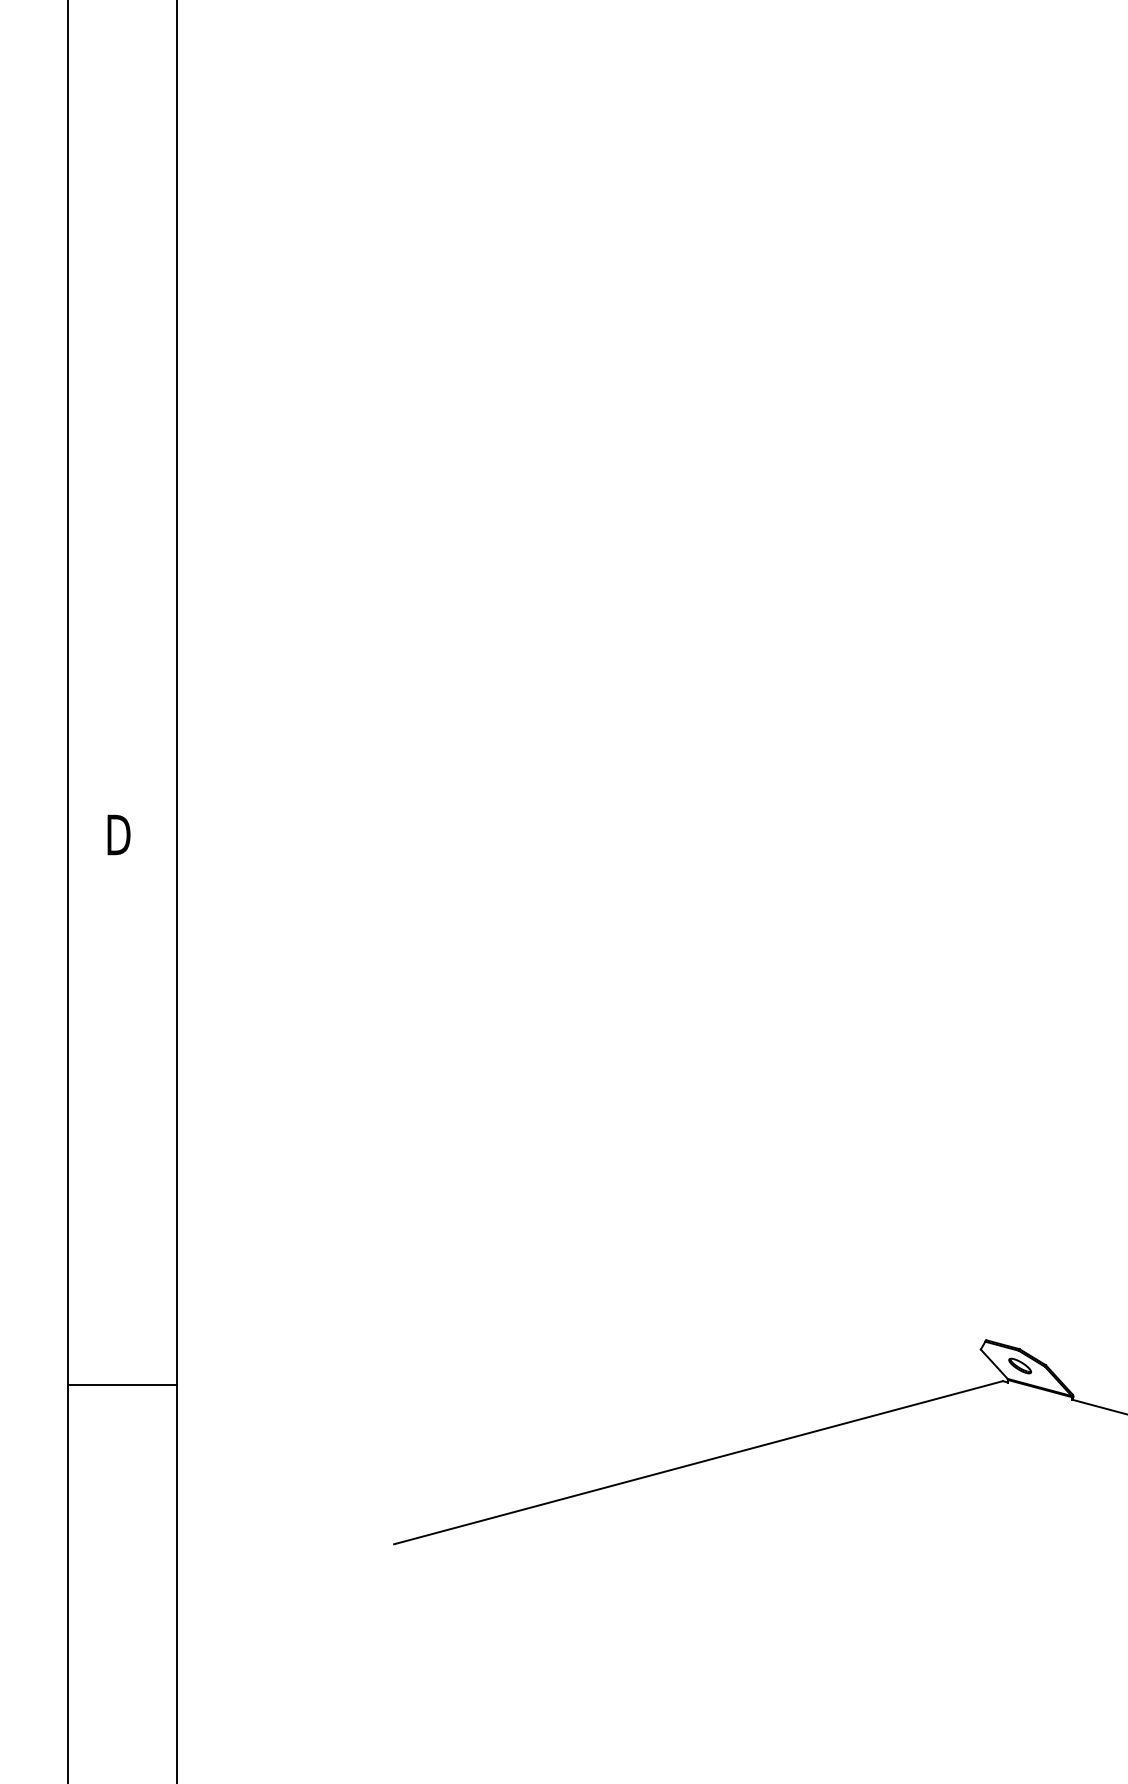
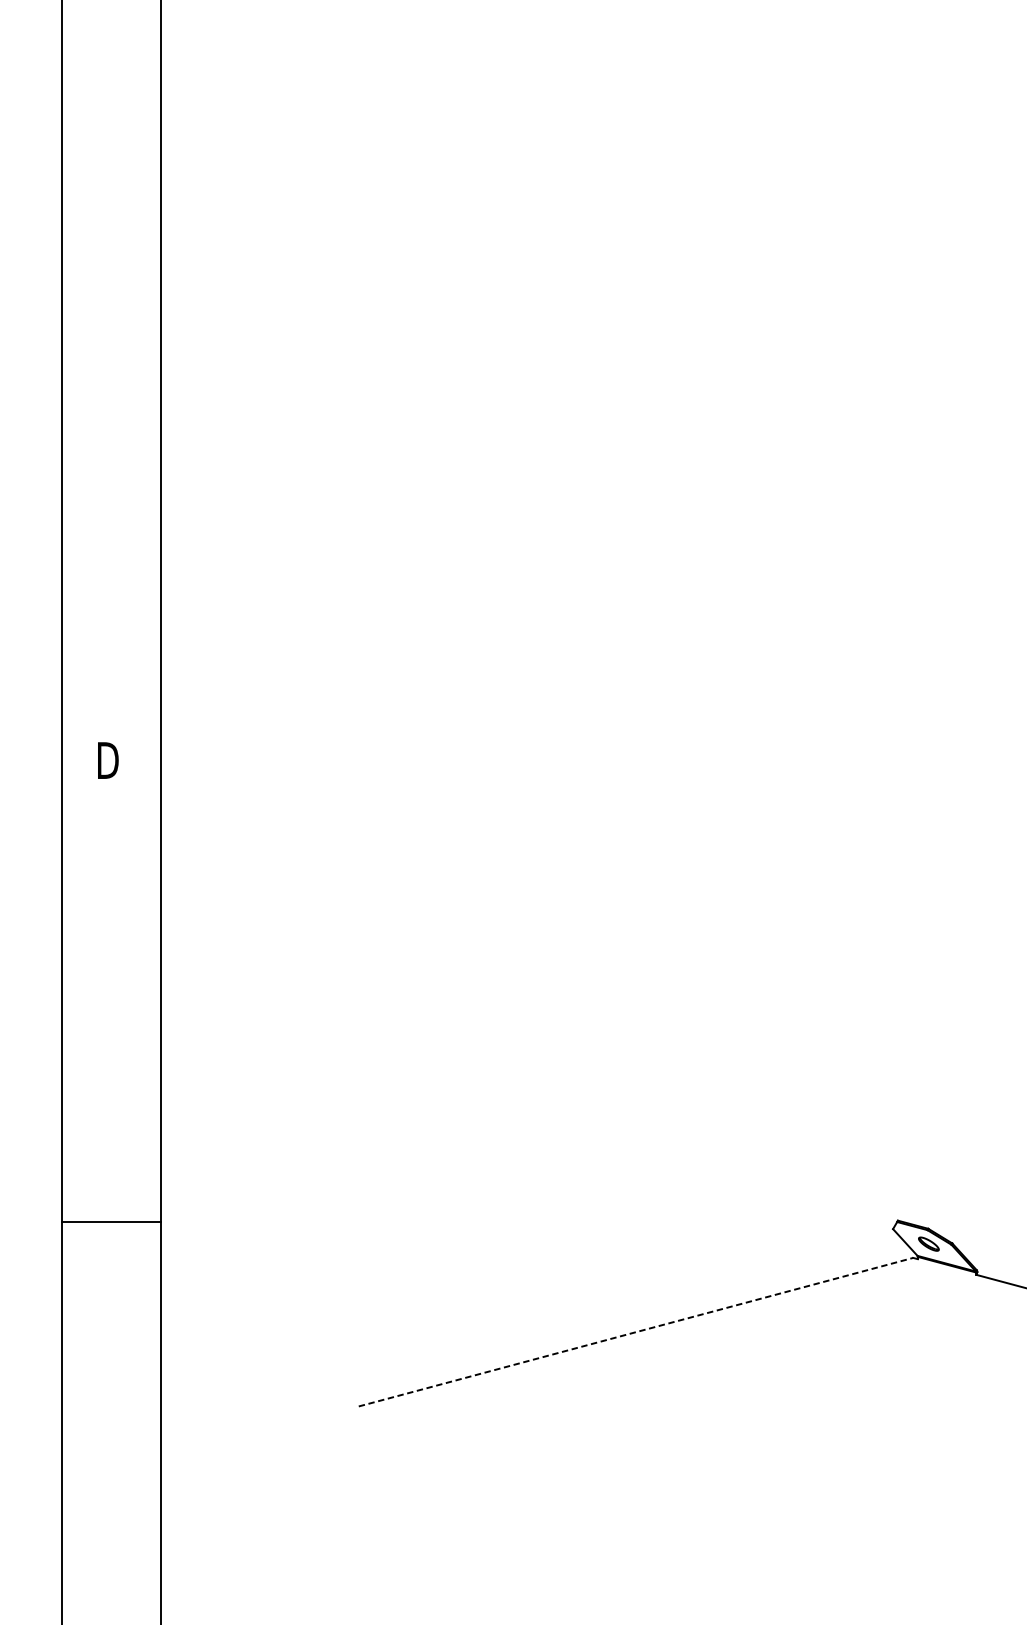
line: (121, 1384) -> (110, 1221), moved
line: (698, 1462) -> (635, 1331), solid -> dashed

